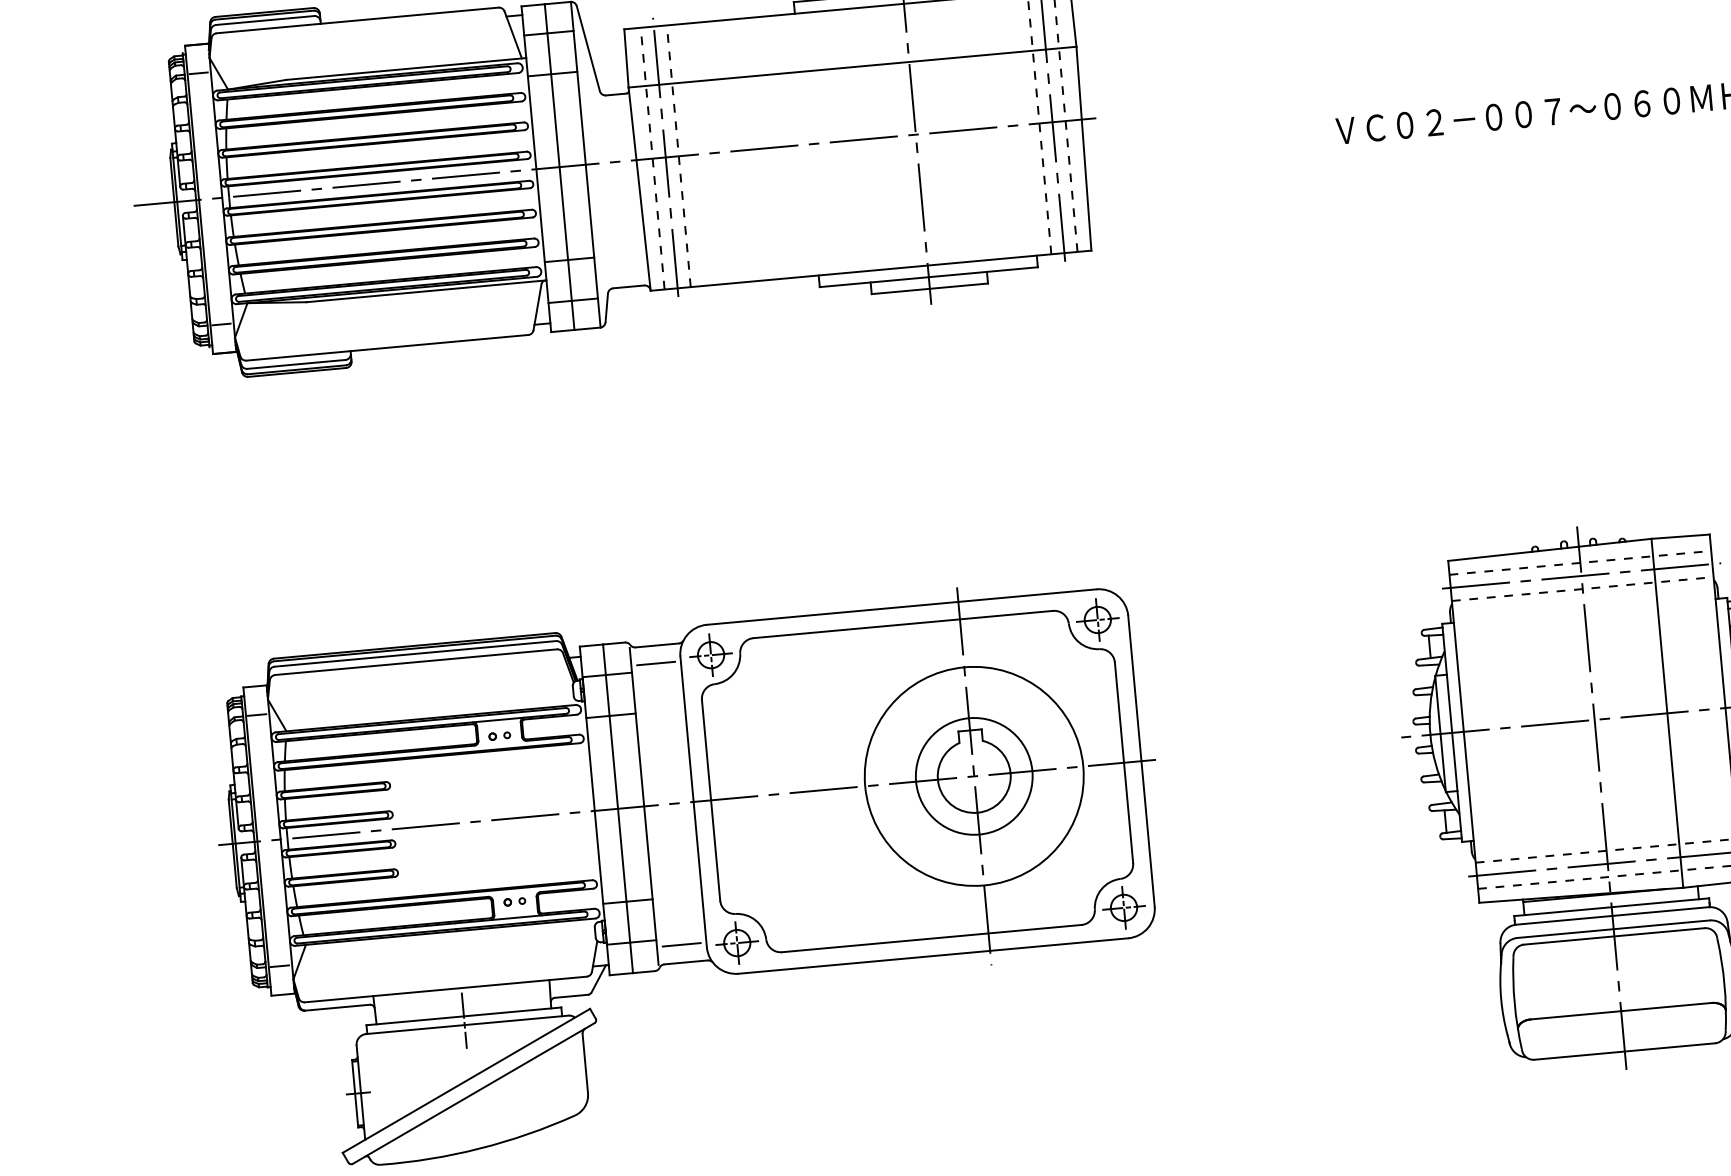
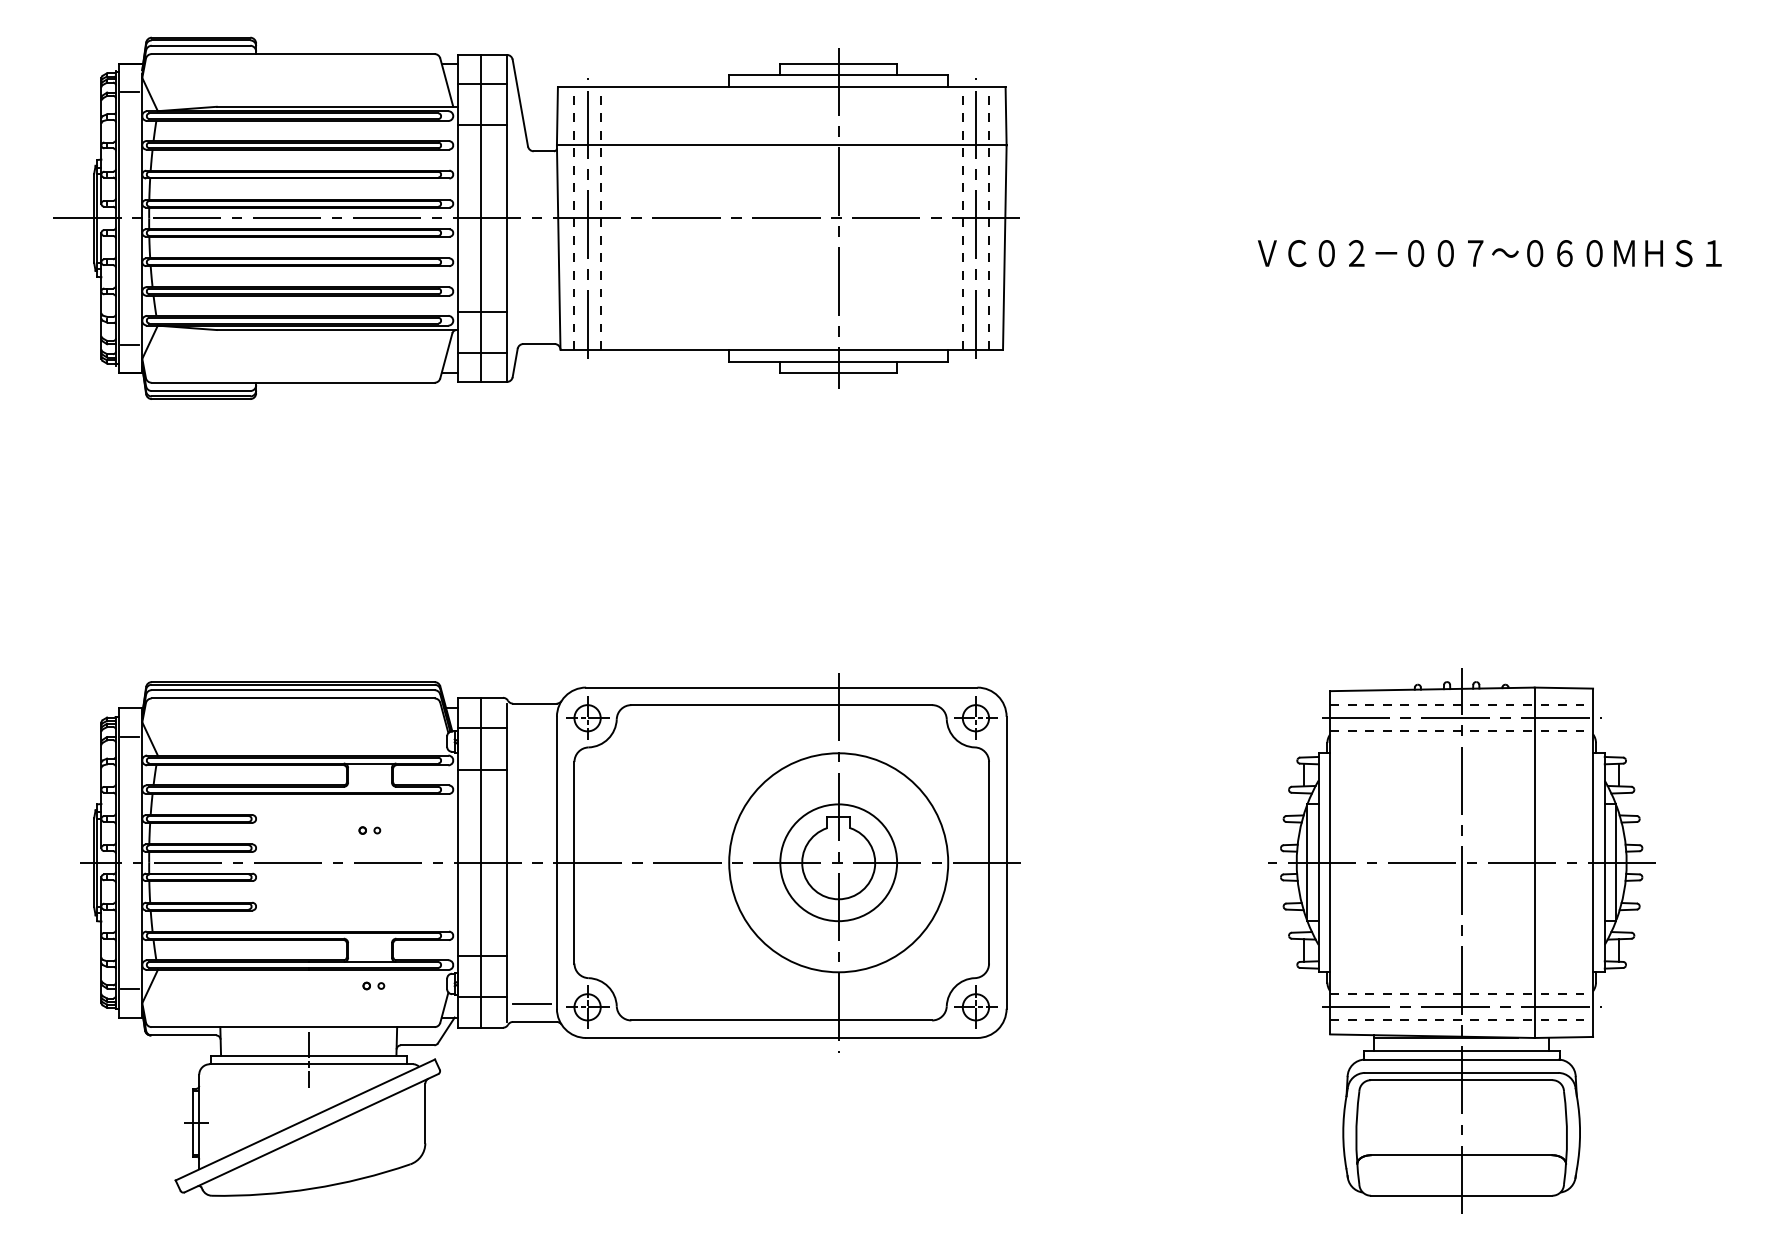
line: (656, 663) -> (532, 721), removed
part: (499, 735) -> (369, 830), moved
part: (514, 901) -> (373, 985), moved

